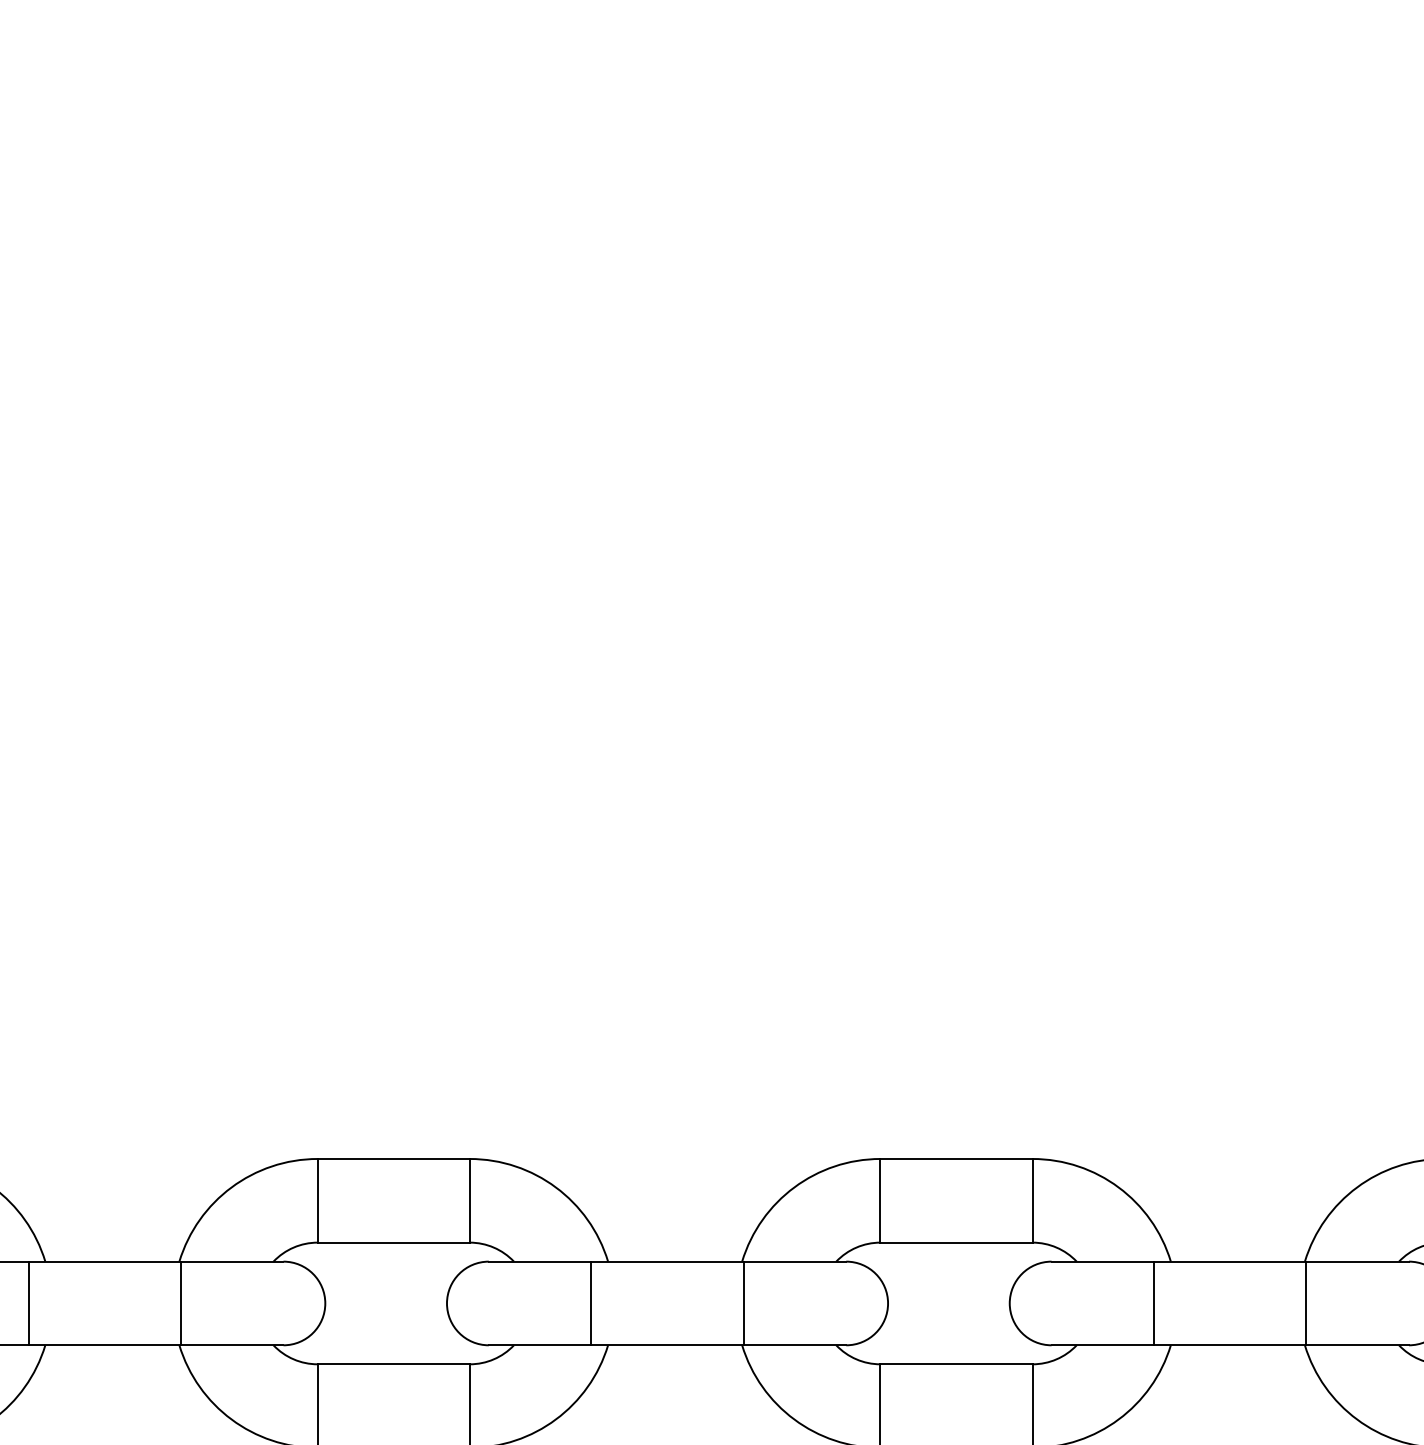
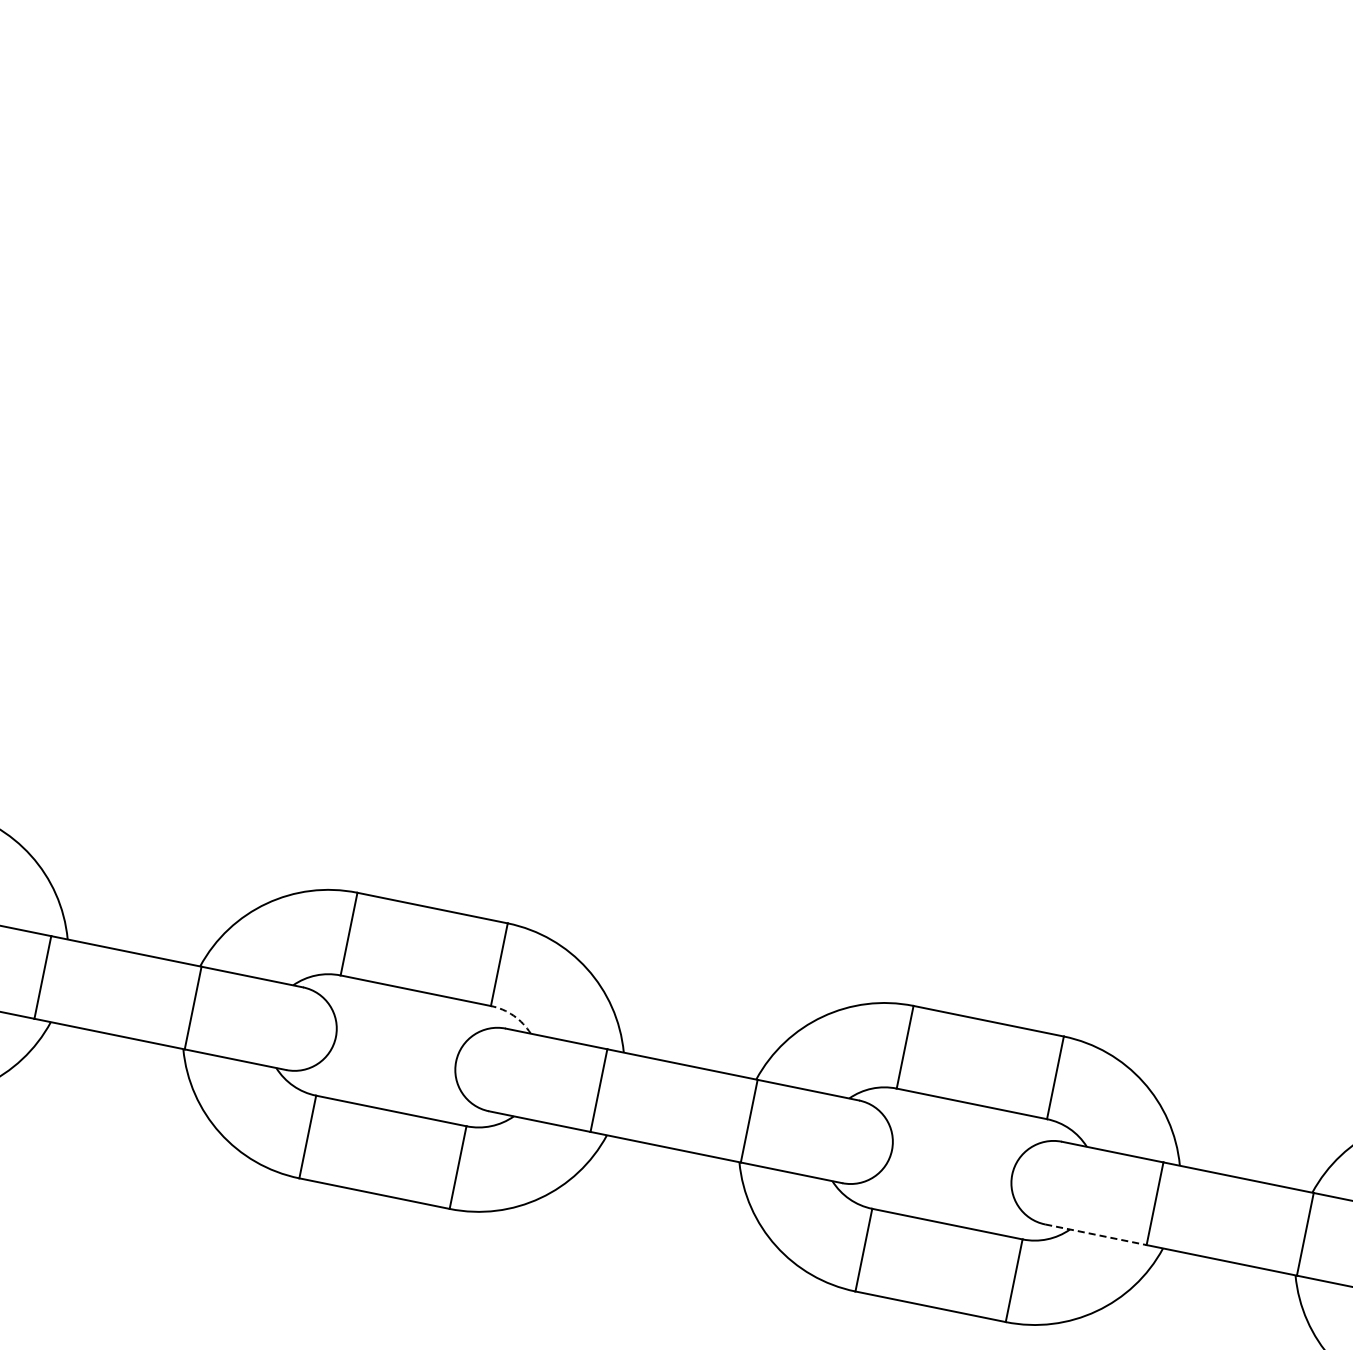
arc: (493, 1247) -> (513, 1015), solid -> dashed
line: (1103, 1345) -> (1096, 1235), solid -> dashed

